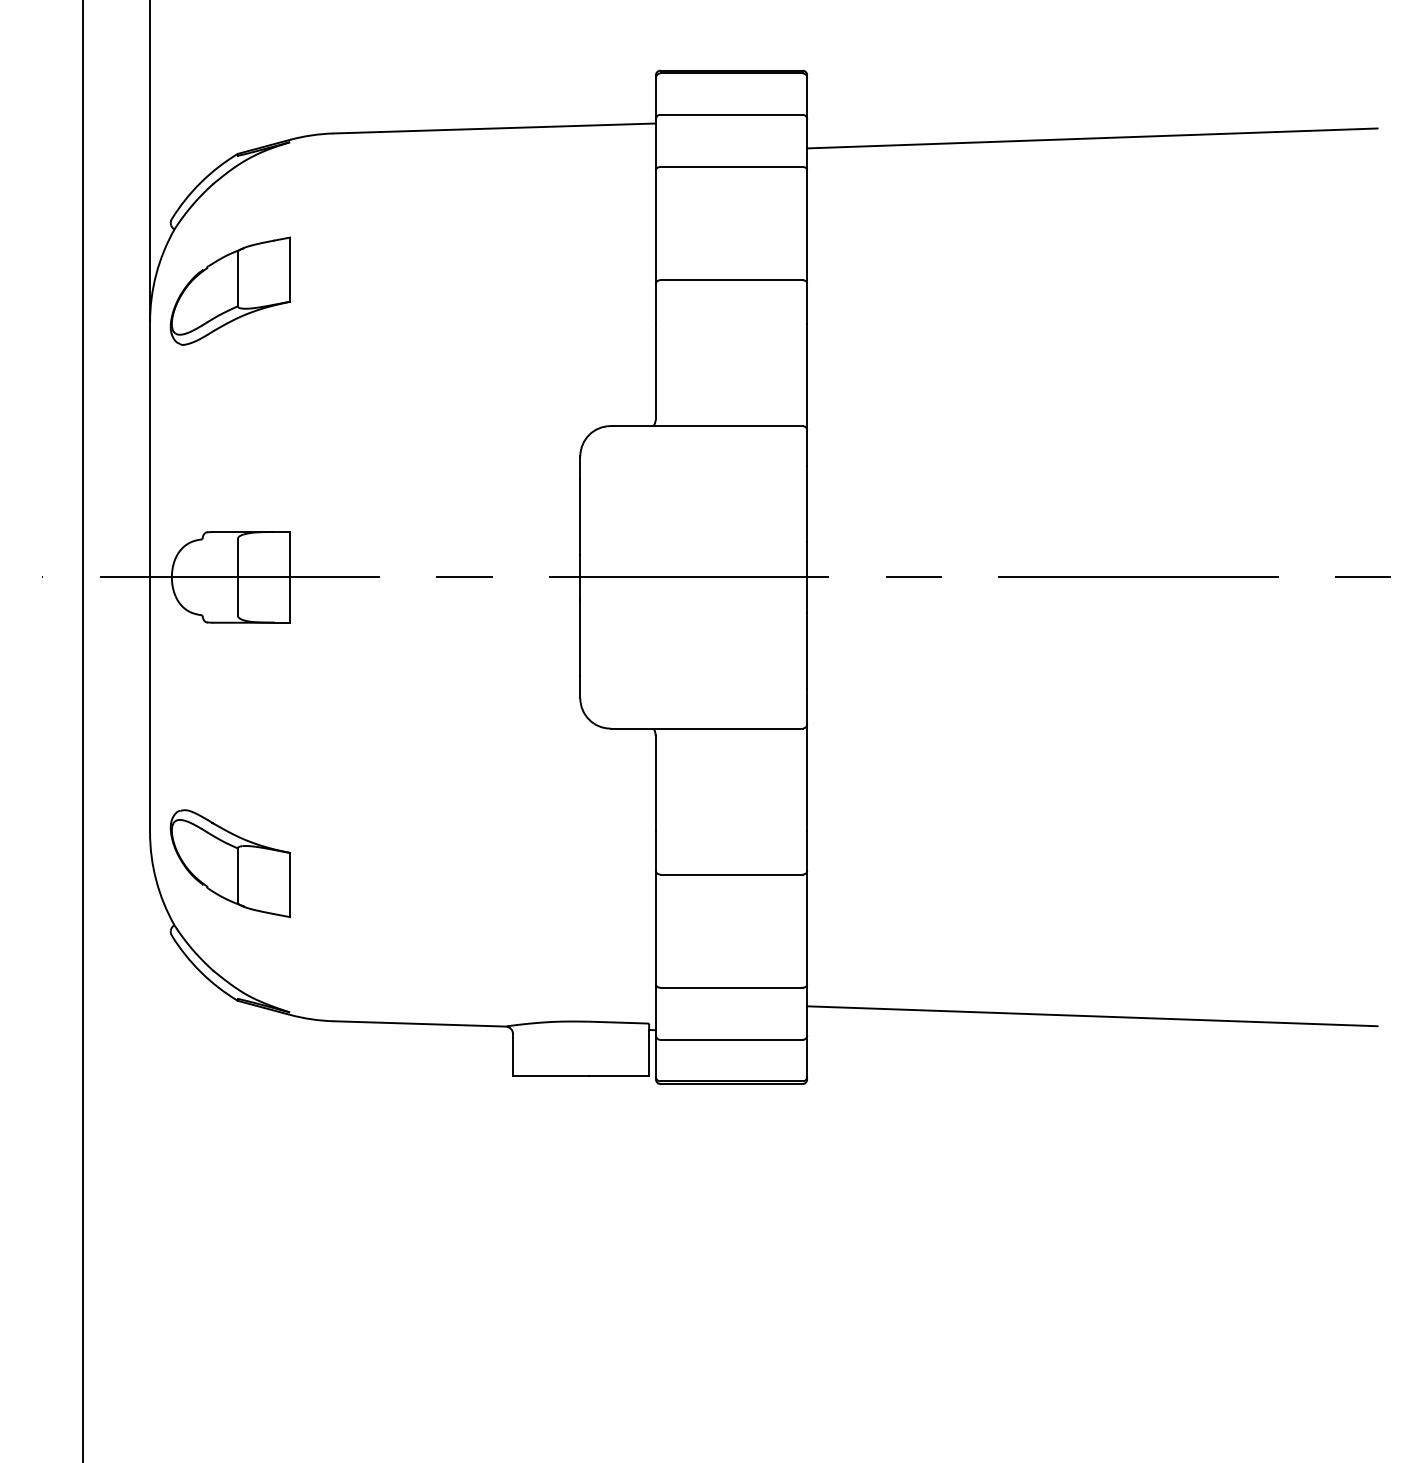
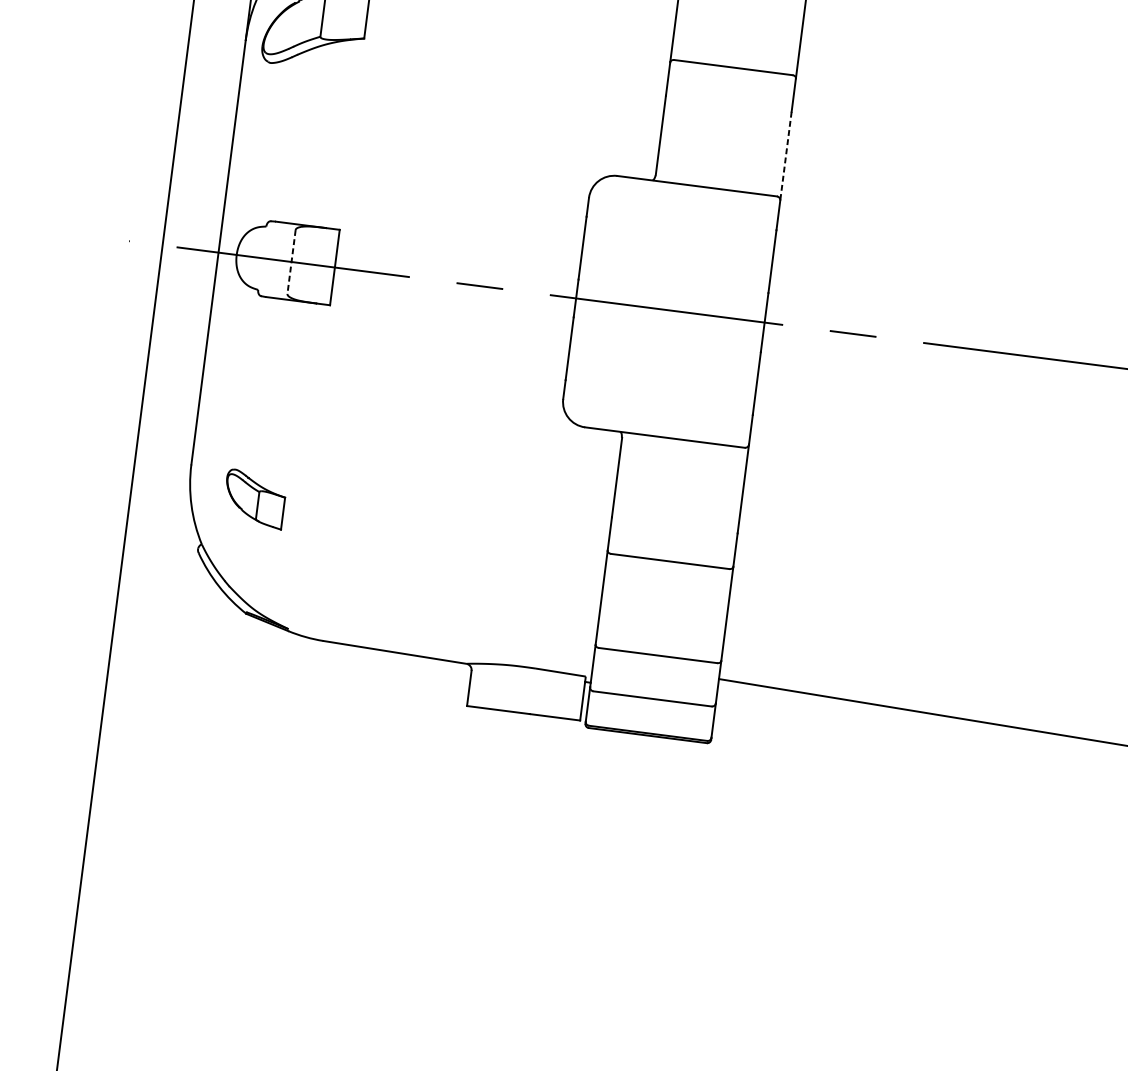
line: (807, 377) -> (786, 156), solid -> dashed
line: (237, 577) -> (291, 262), solid -> dashed
part: (229, 863) -> (254, 498), size x0.6

